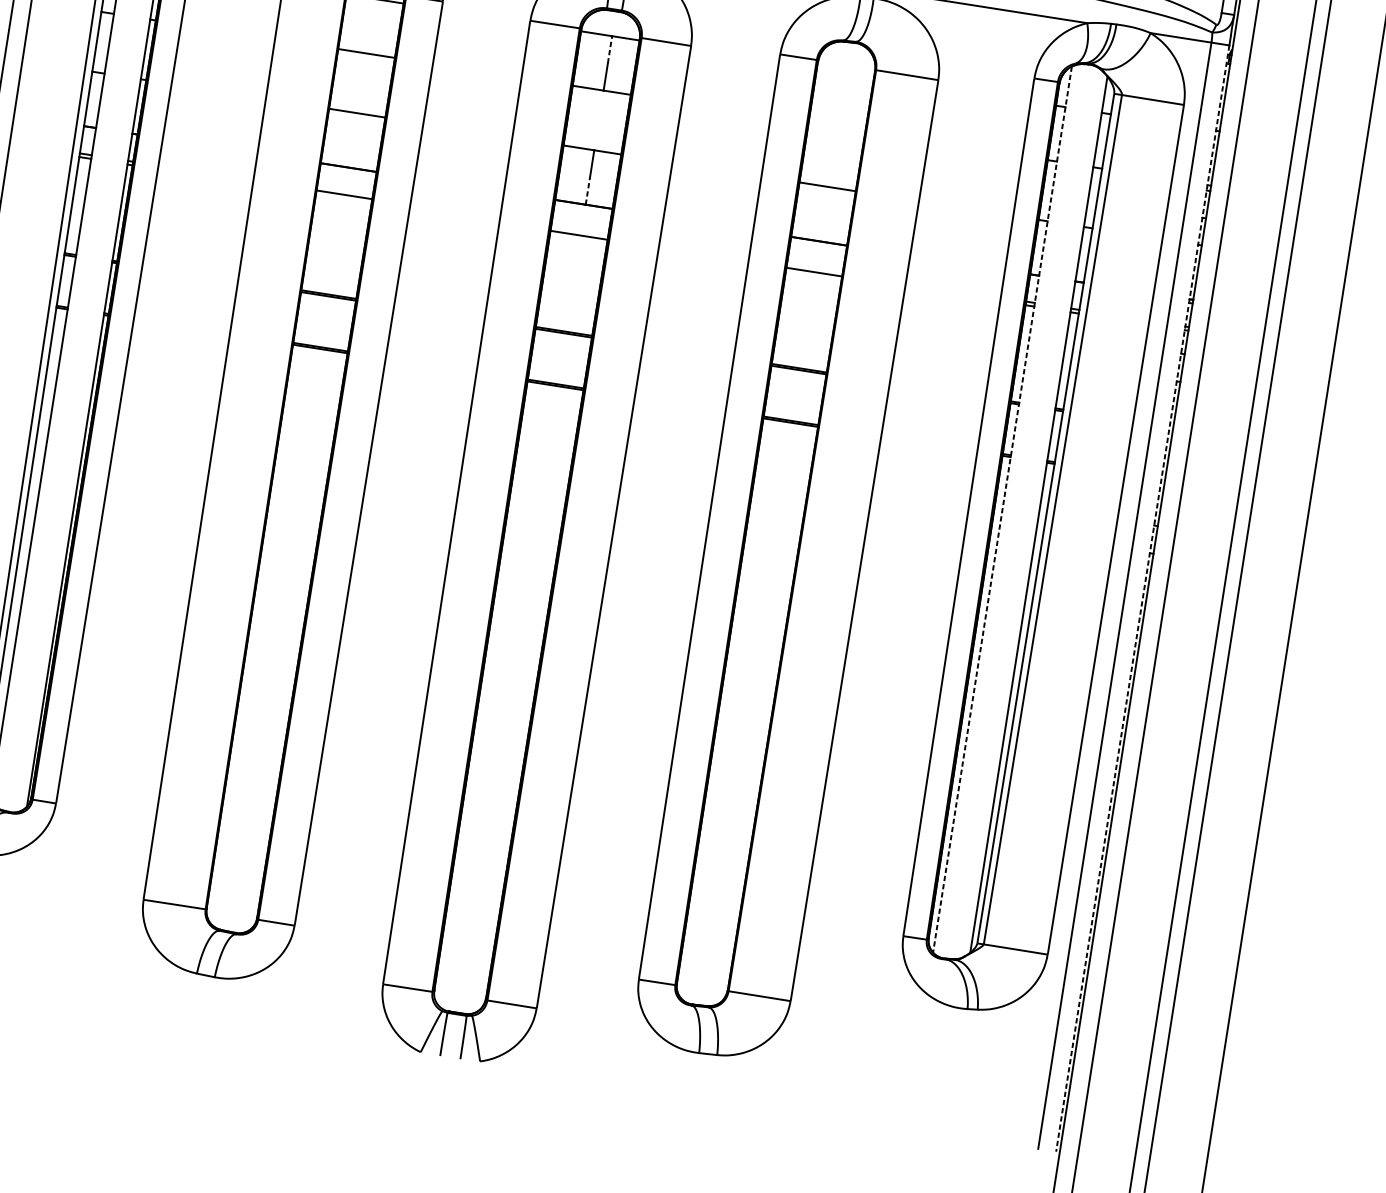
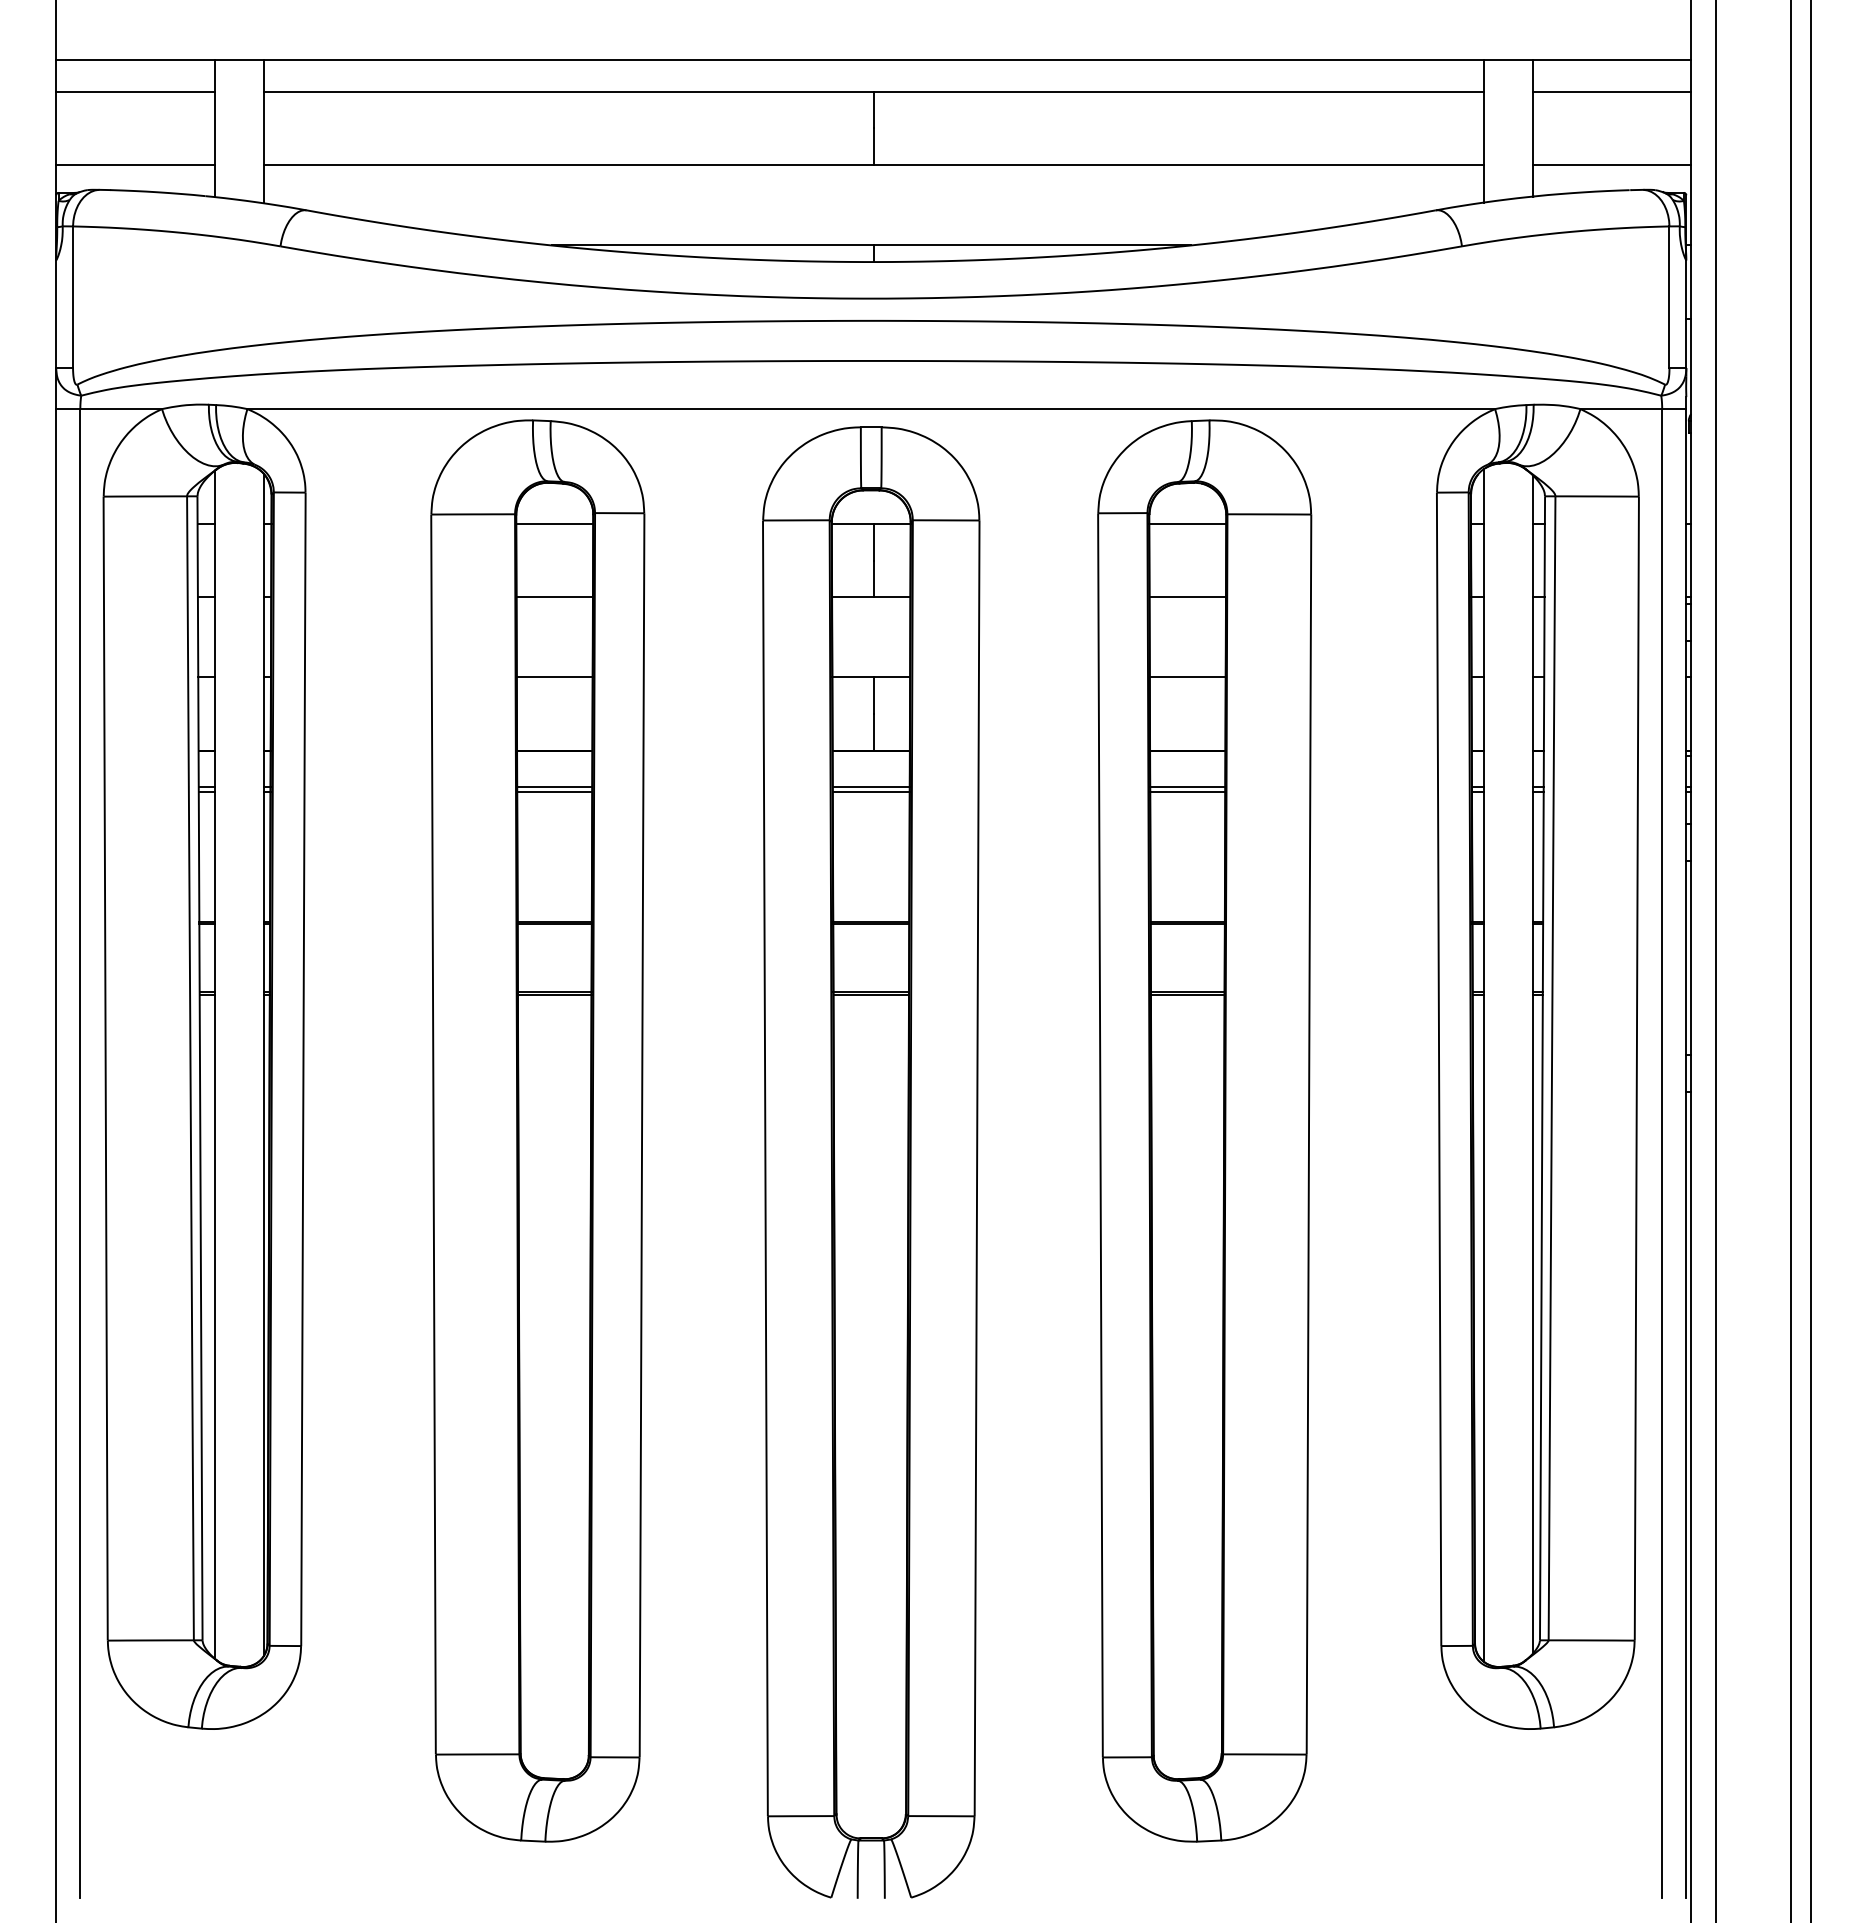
line: (609, 49) -> (873, 541), dashed -> solid
line: (845, 72) -> (1187, 523), added
line: (836, 127) -> (1187, 597), added
line: (587, 190) -> (873, 731), dashed -> solid
line: (343, 198) -> (554, 792), added
line: (579, 231) -> (870, 787), added
line: (814, 268) -> (1187, 787), added
line: (1002, 509) -> (1483, 1065), dashed -> solid
line: (1142, 598) -> (1686, 1153), dashed -> solid

